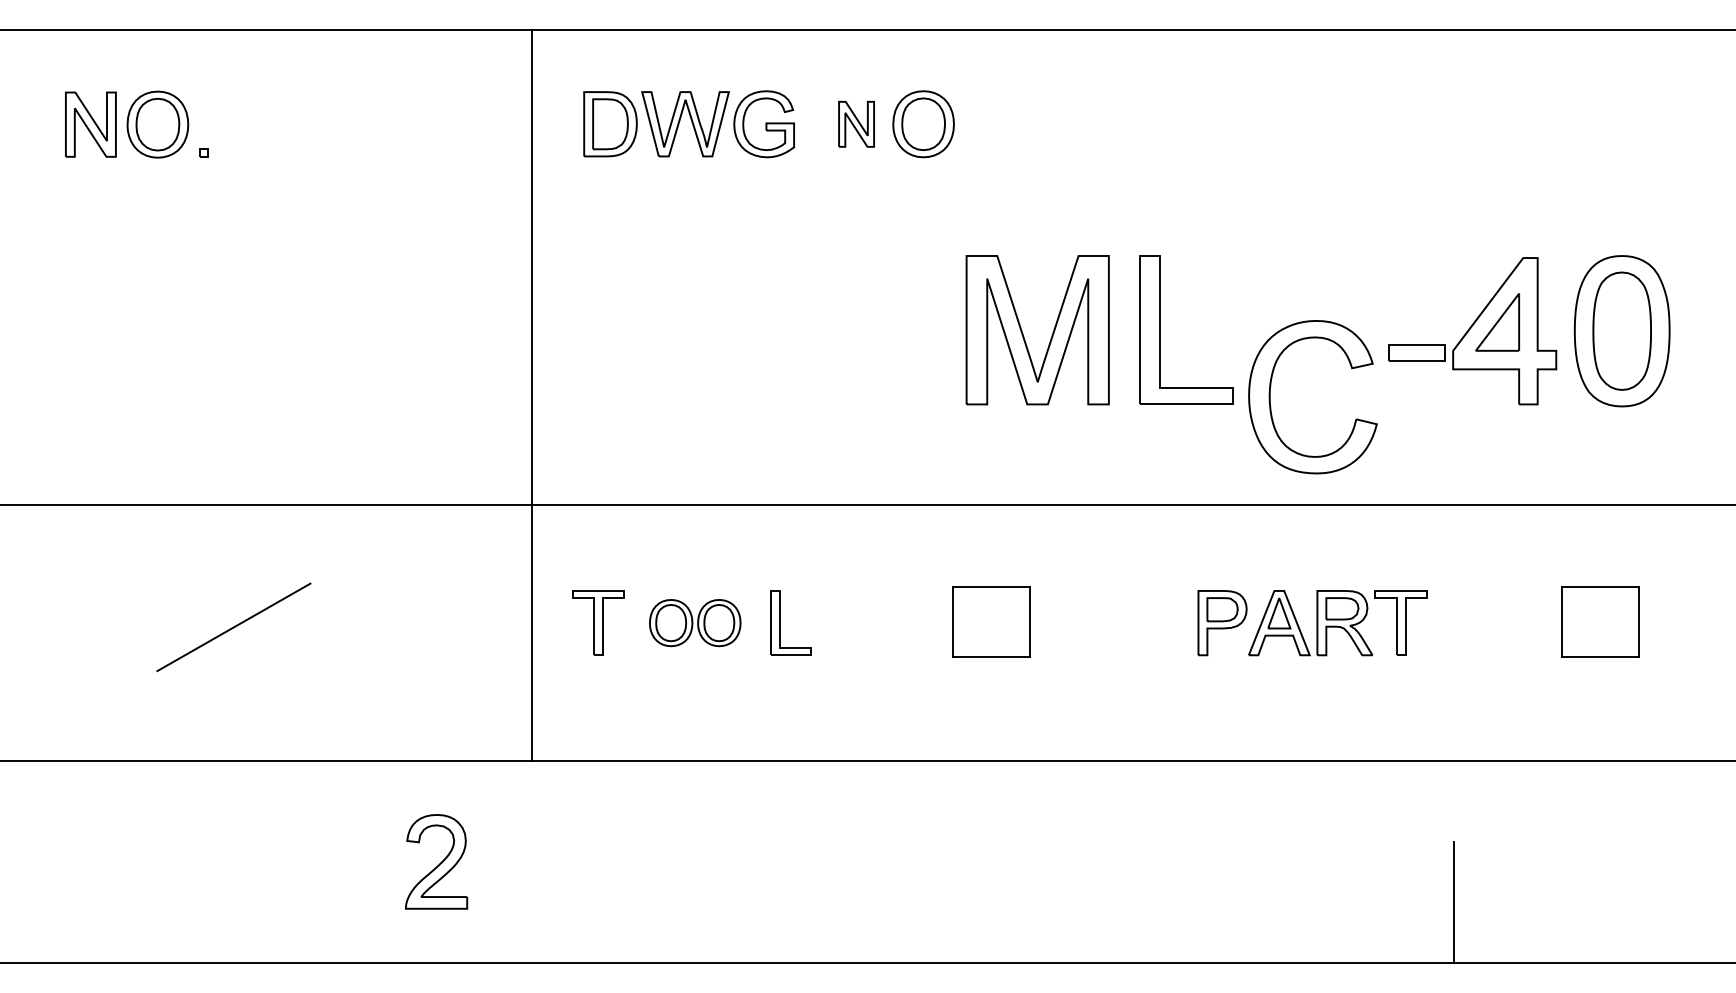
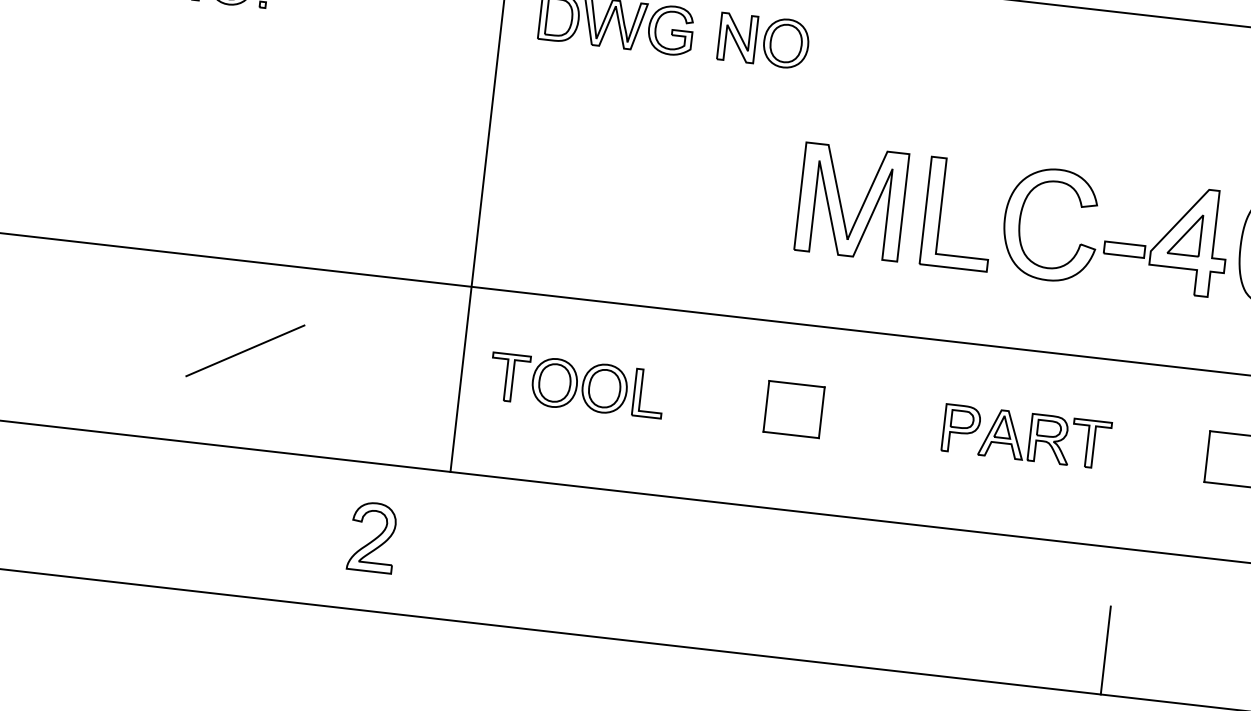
part: (856, 124) -> (737, 38), size x1.43
part: (1271, 406) -> (1020, 228), moved
part: (694, 622) -> (579, 385), size x1.43

